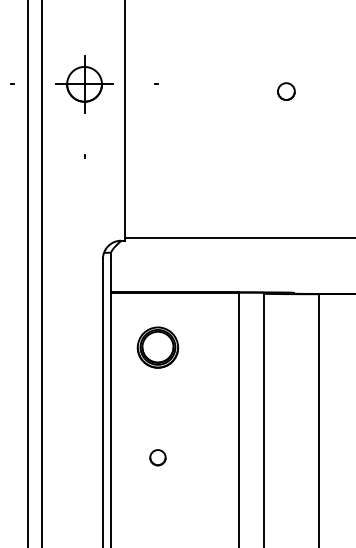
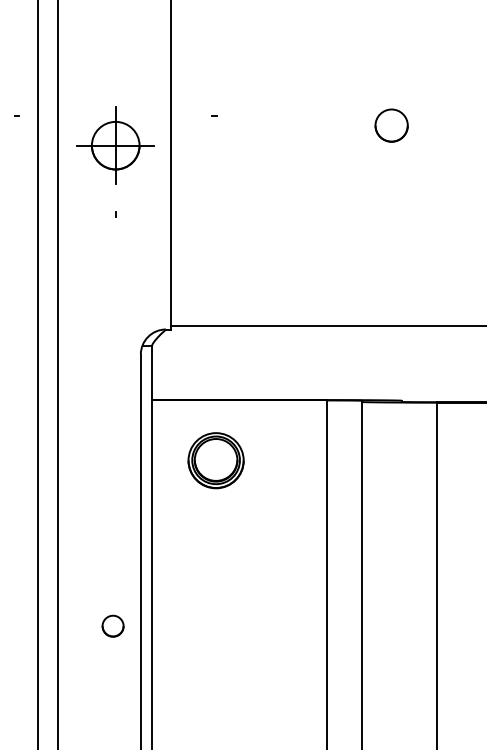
part: (84, 84) -> (115, 145), moved
part: (286, 91) -> (391, 125), size x1.4
part: (157, 347) -> (215, 460), moved
part: (157, 457) -> (112, 625), moved

